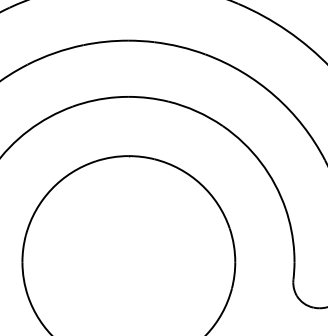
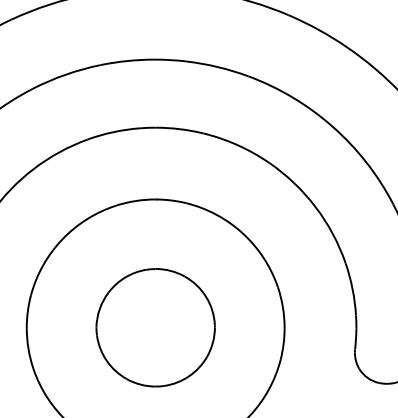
part: (128, 261) -> (155, 327), added

